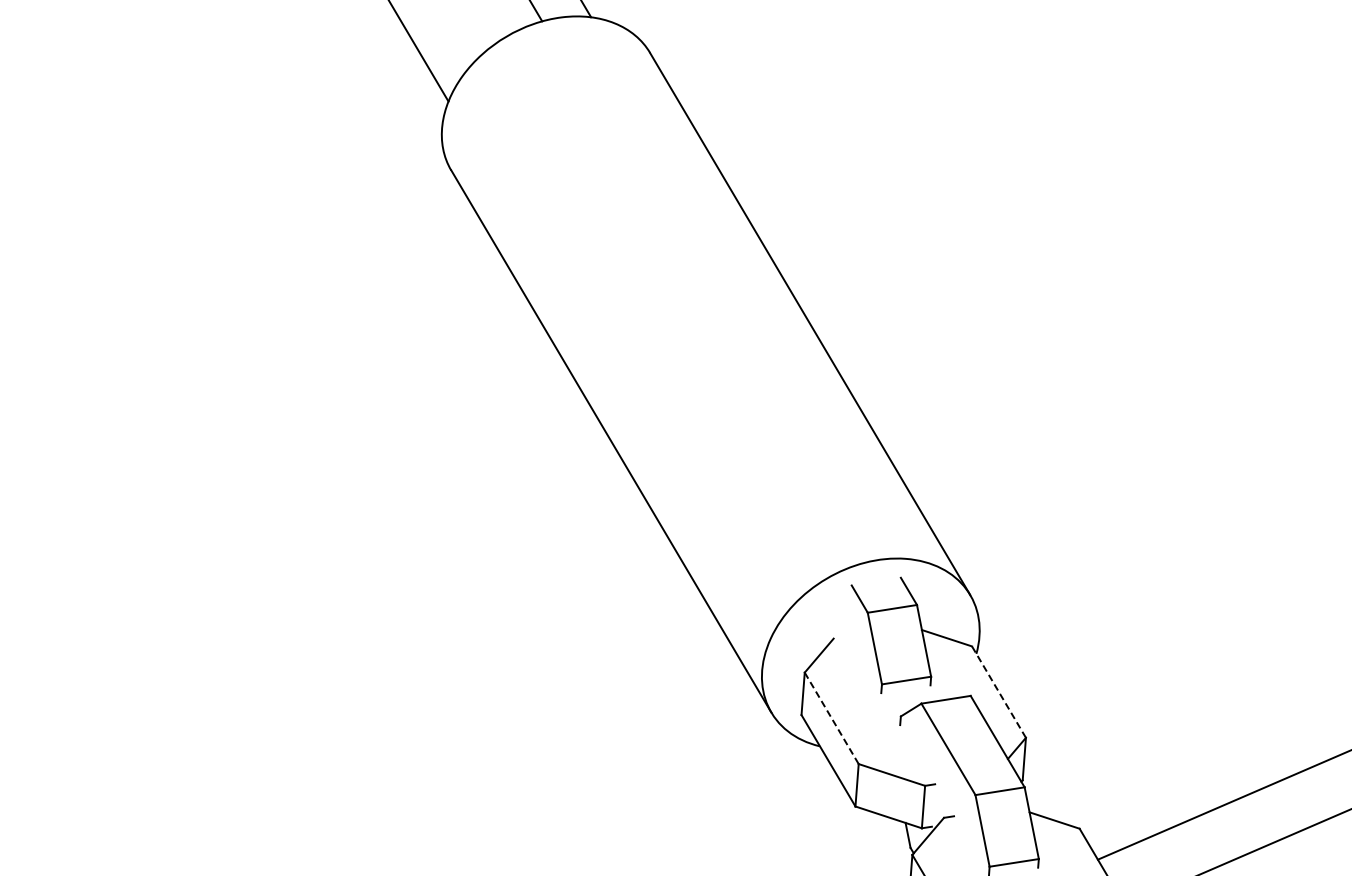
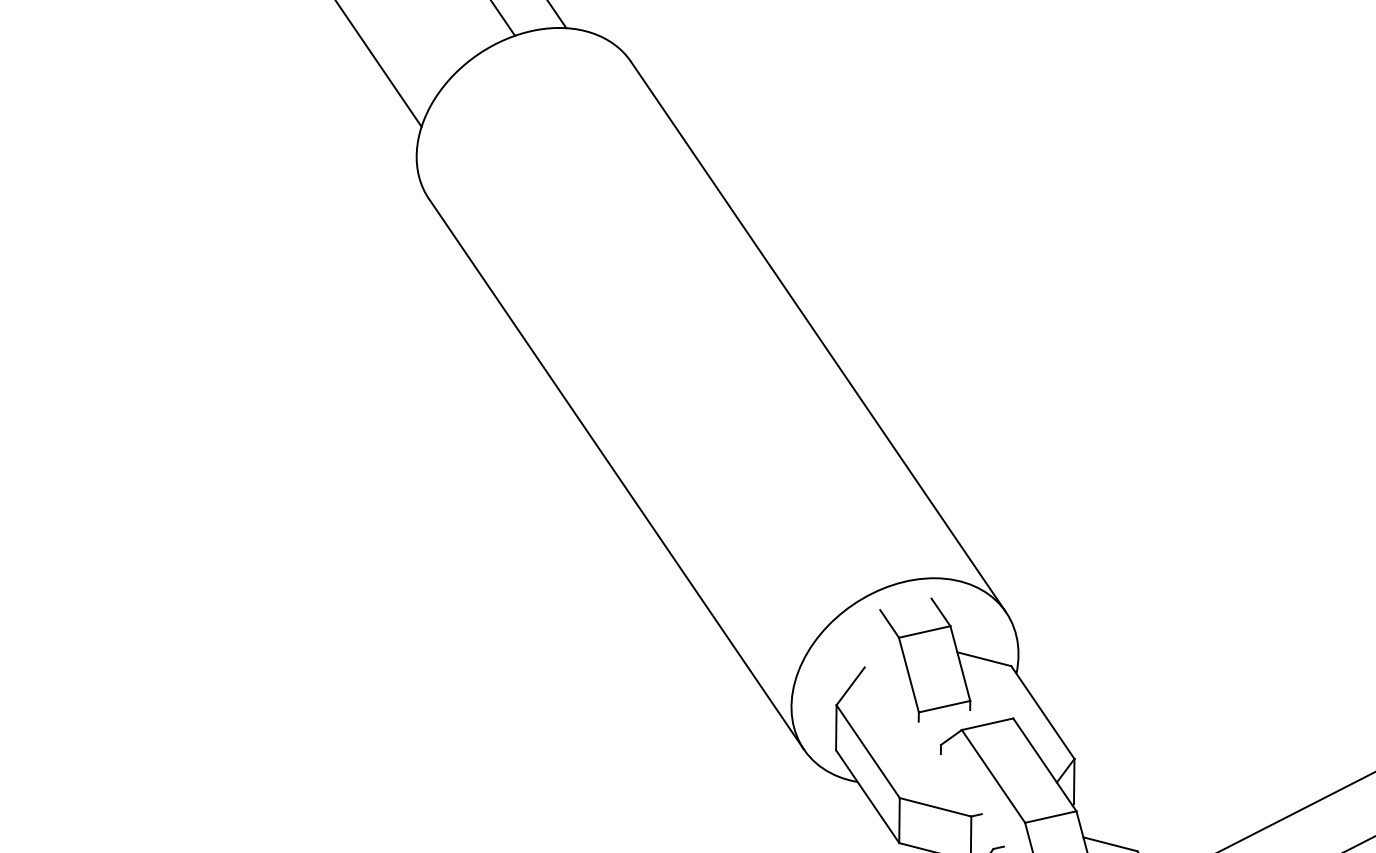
line: (998, 691) -> (1042, 711), dashed -> solid
line: (831, 718) -> (867, 751), dashed -> solid

